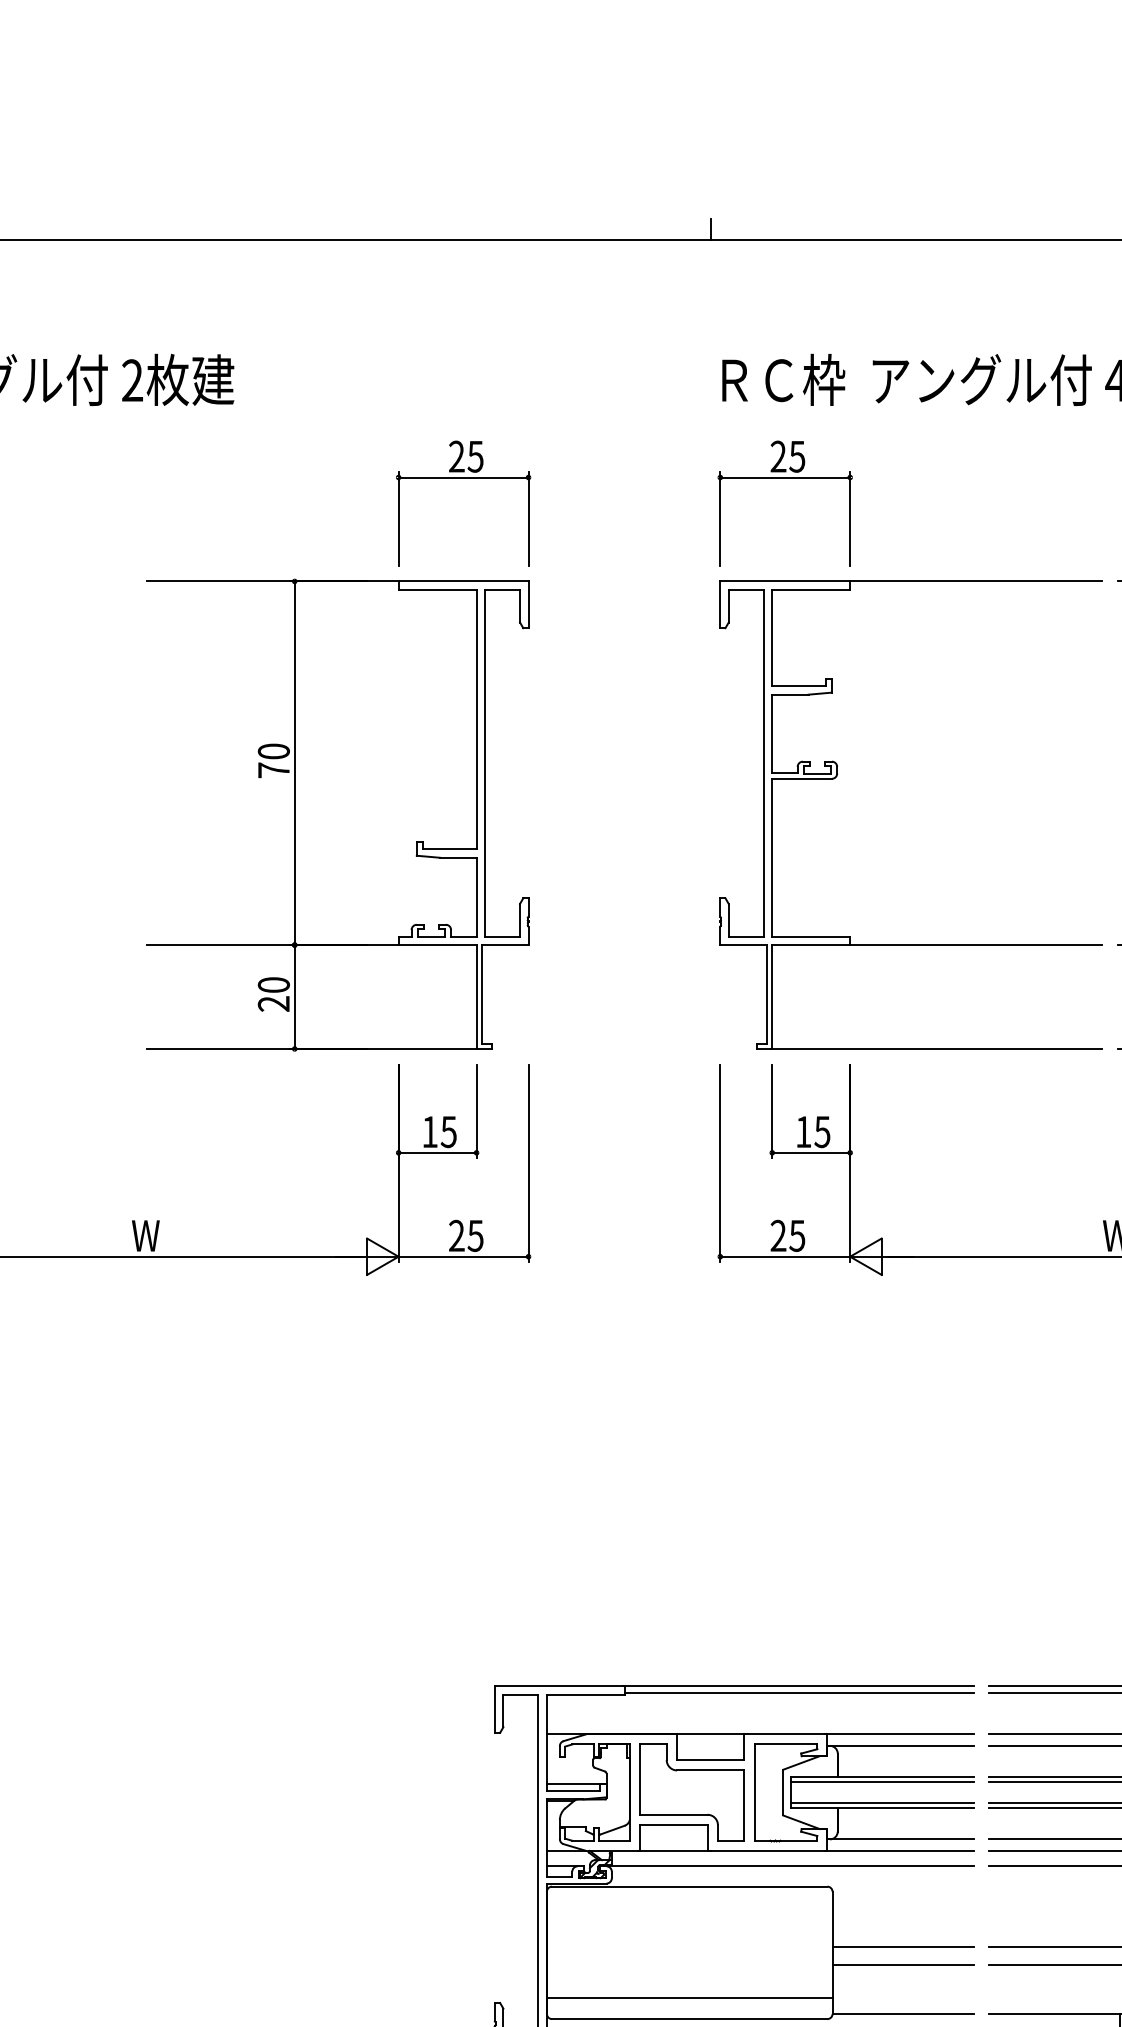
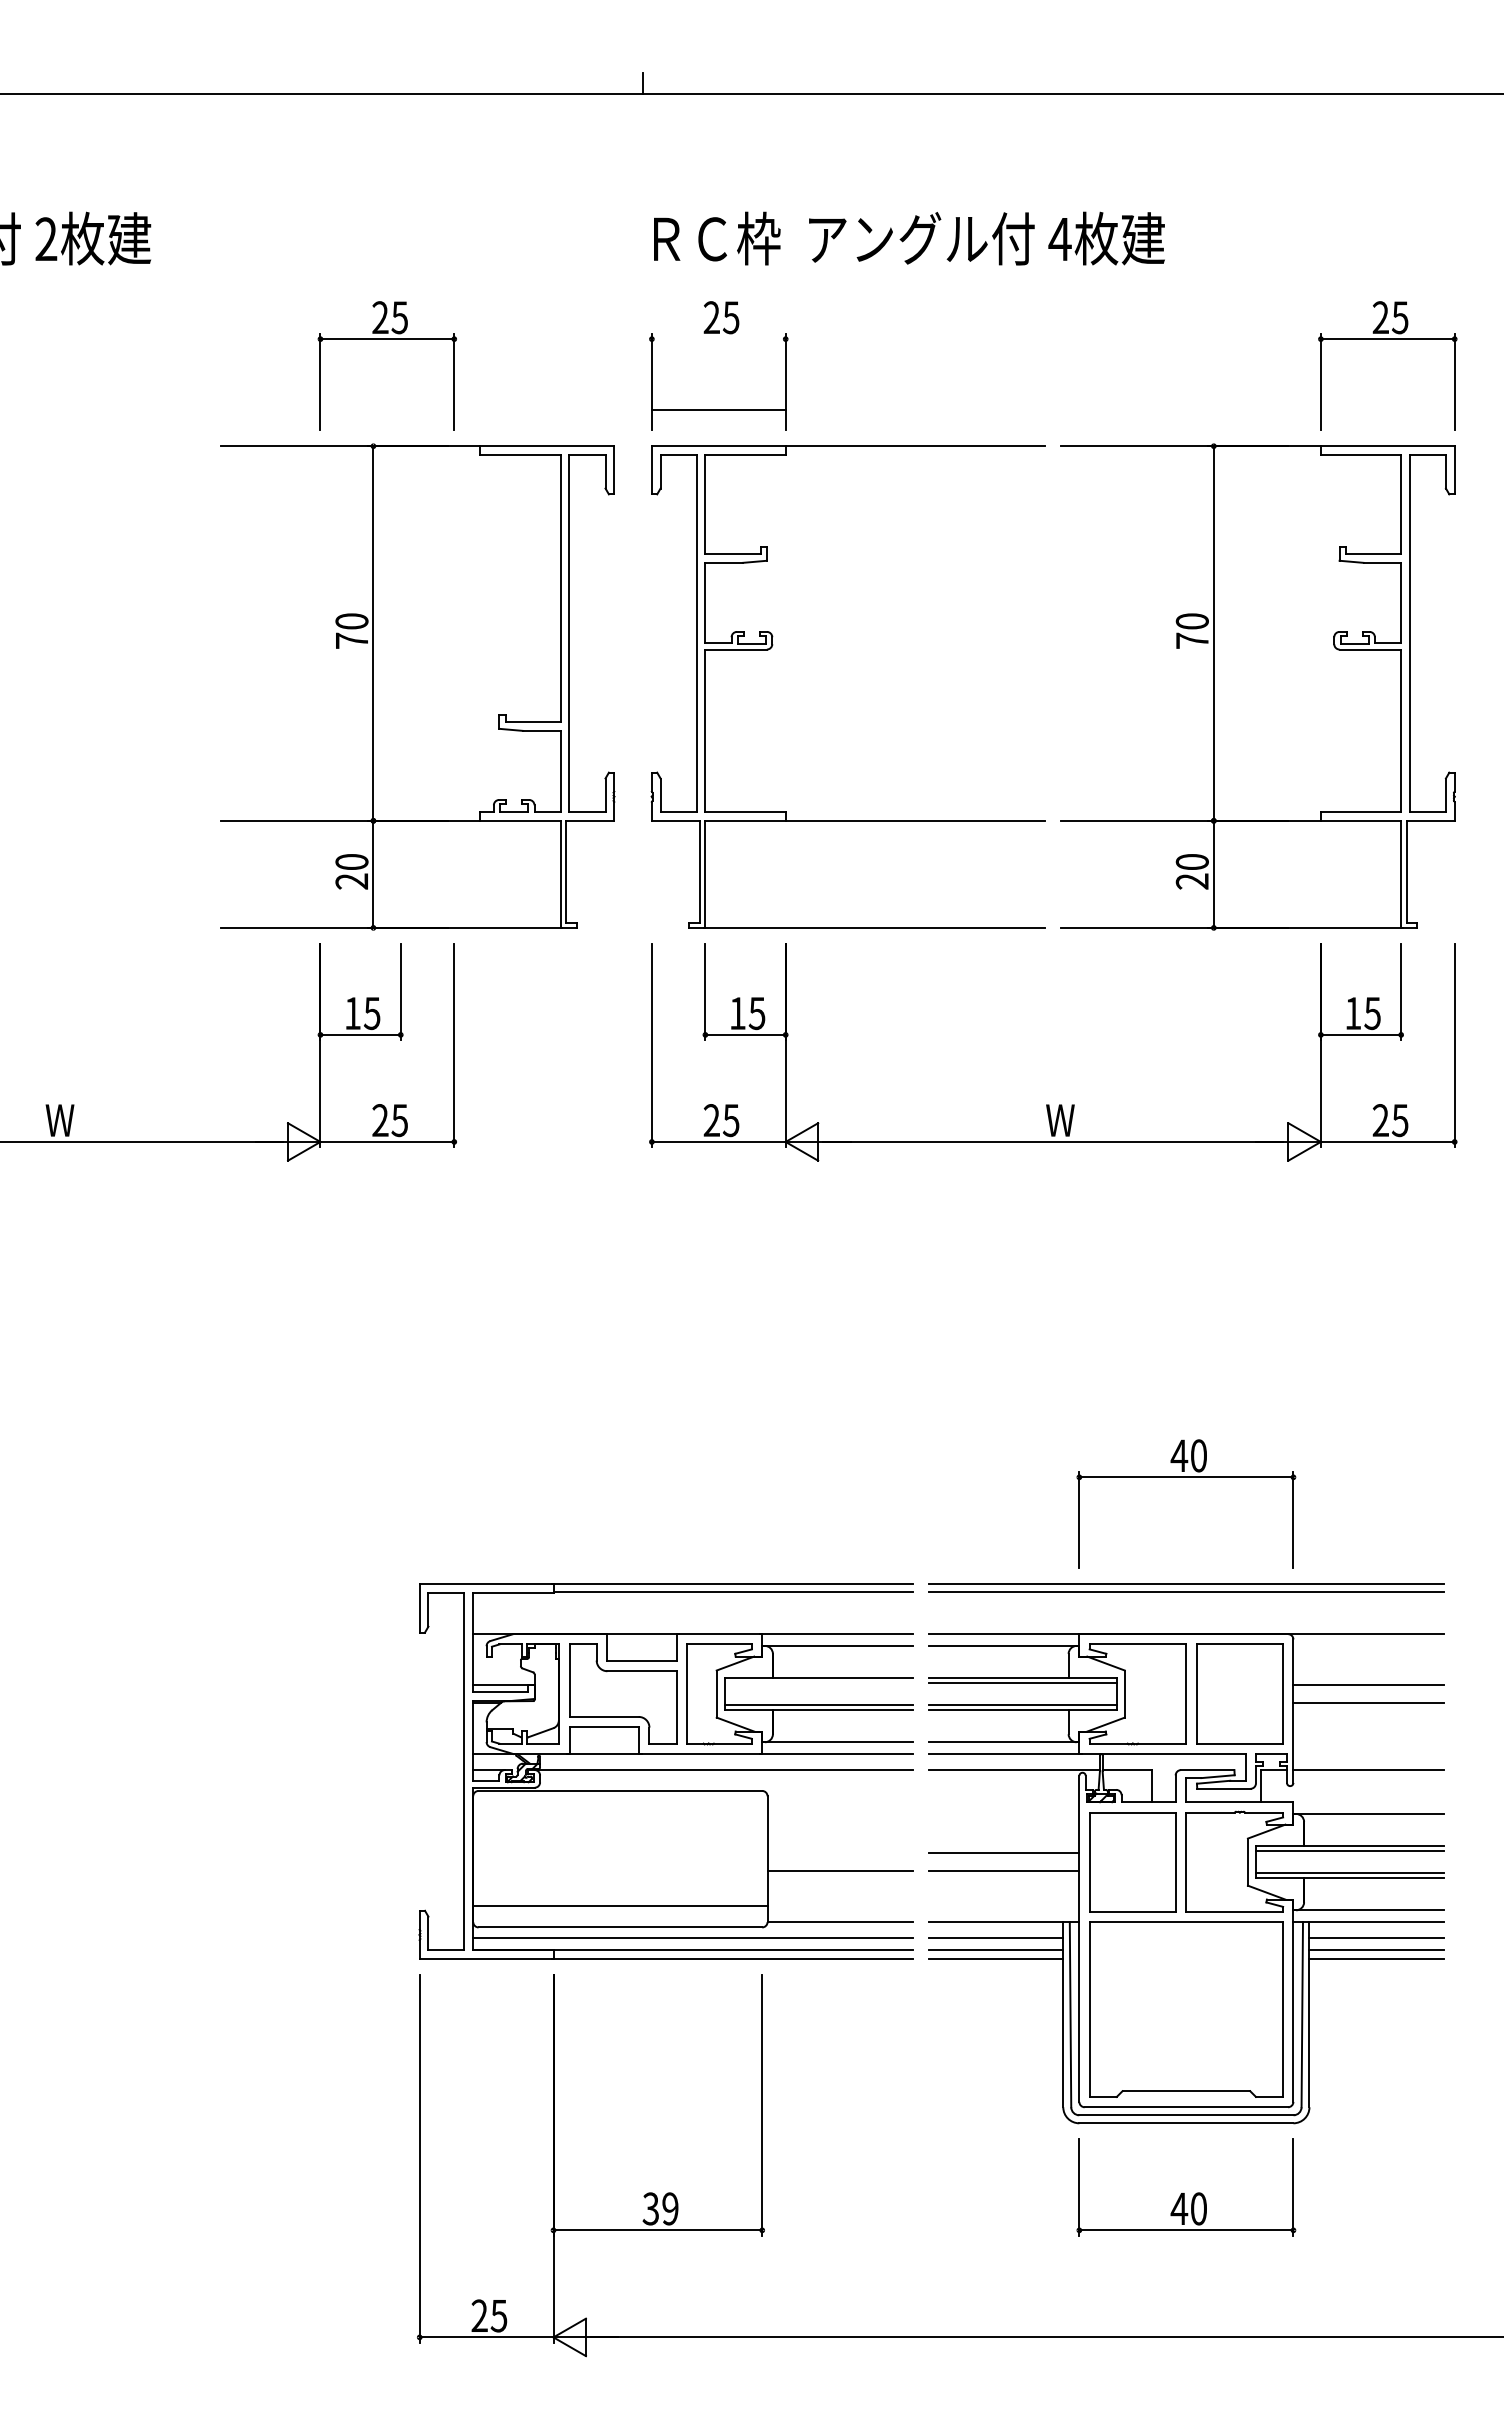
line: (784, 477) -> (718, 410), moved
part: (337, 814) -> (417, 686), moved
line: (882, 1782) -> (818, 1683), removed
line: (903, 1947) -> (840, 1853), removed

